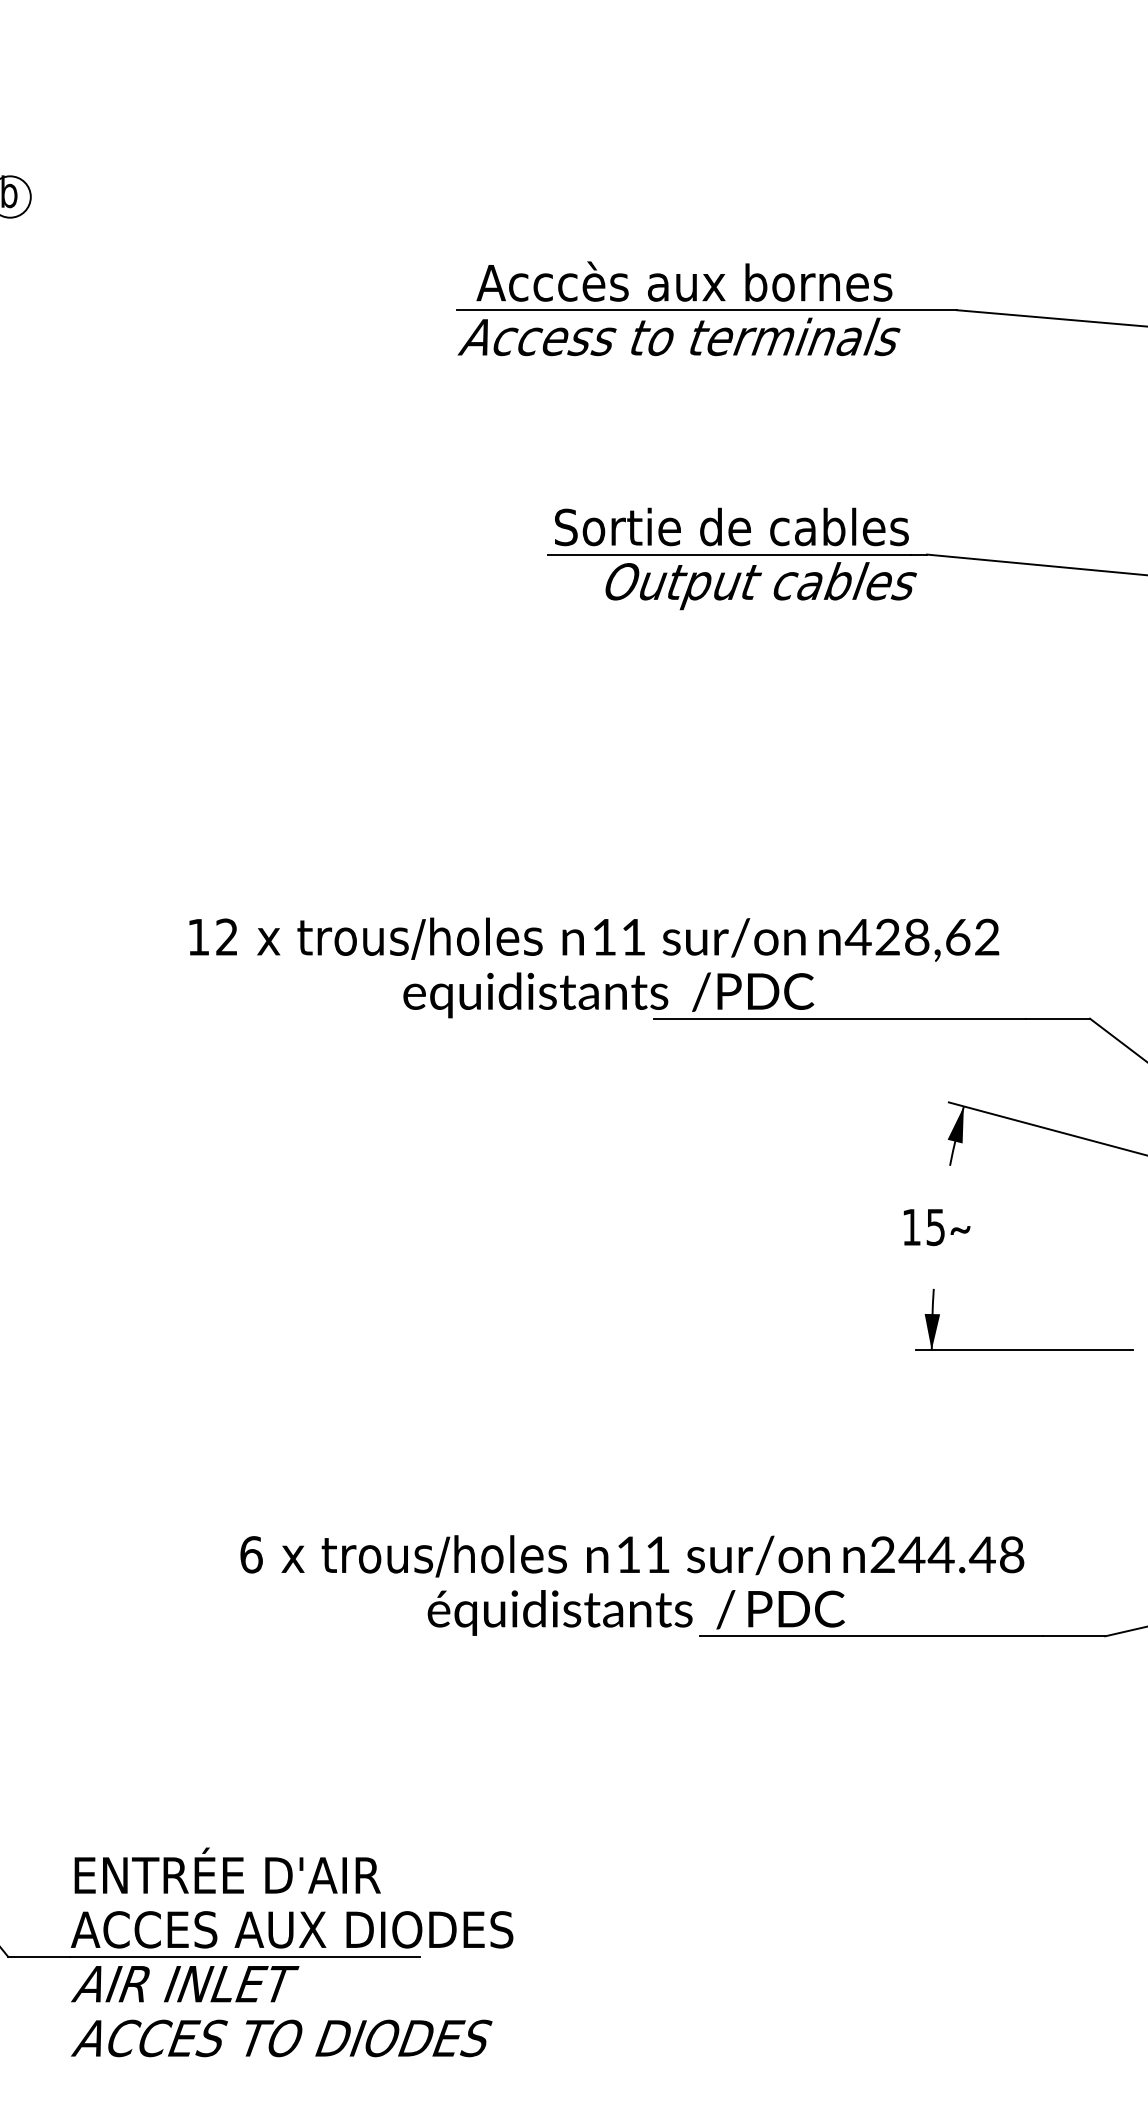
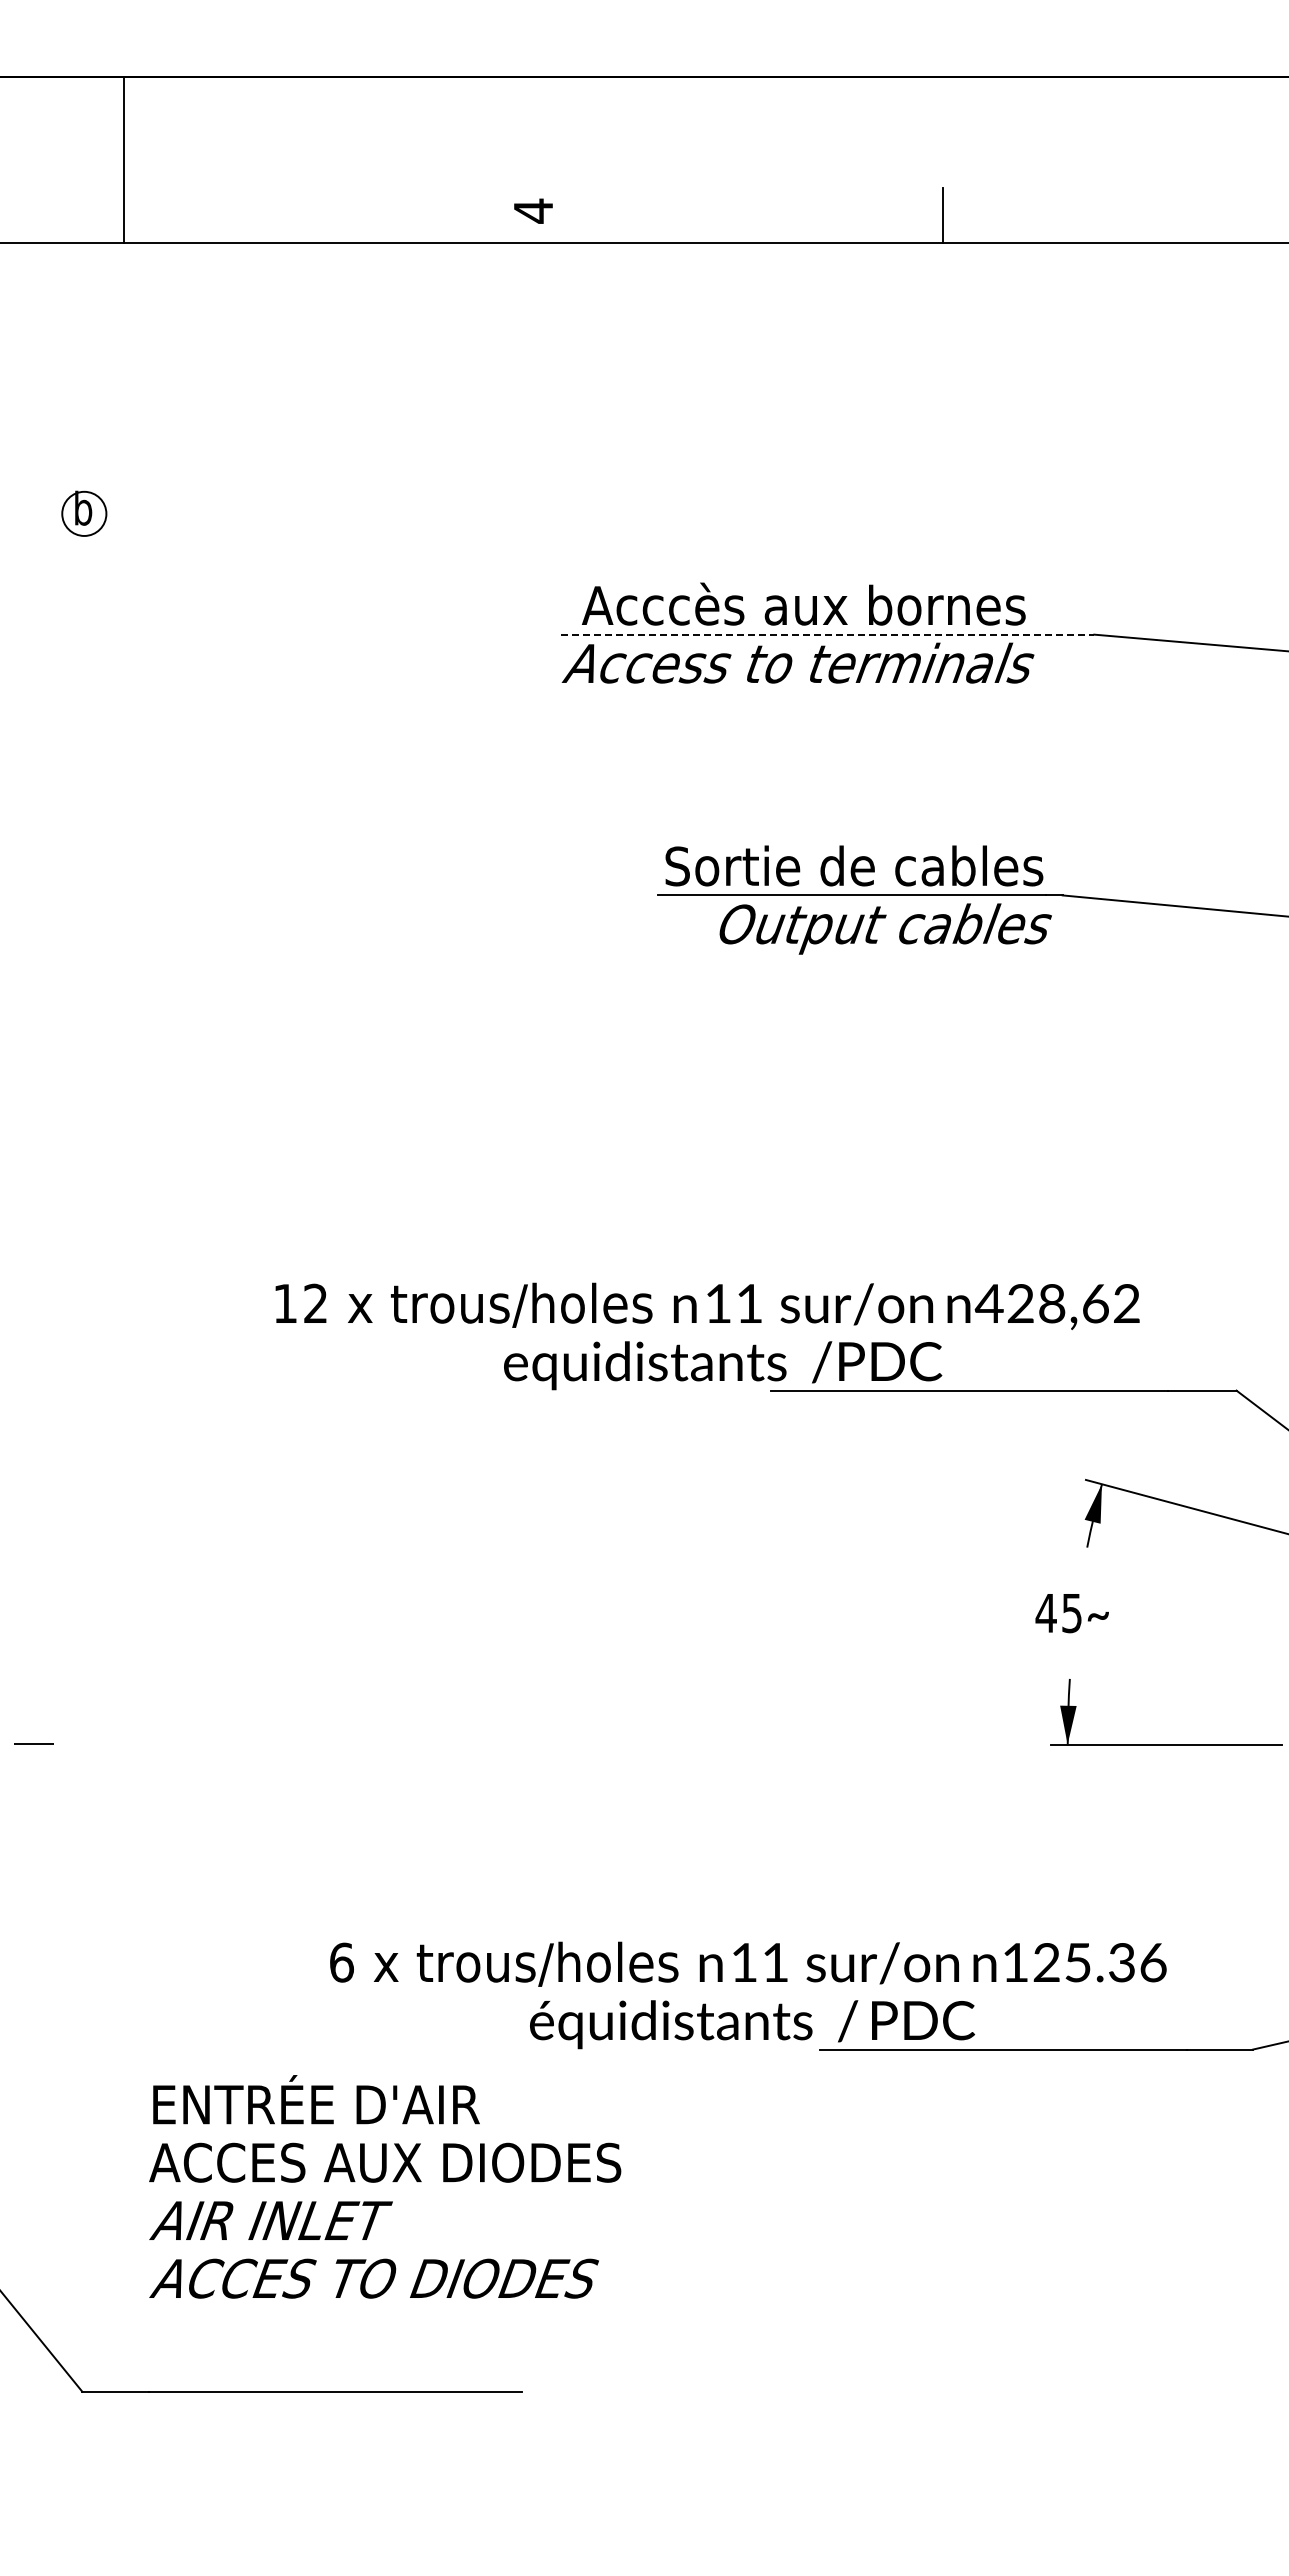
line: (706, 310) -> (827, 634), solid -> dashed
text: (910, 1227) -> (1045, 1613), 15 -> 45
text: (947, 1554) -> (1084, 1962), 244.48 -> 125.36
text: (292, 1952) -> (385, 2186), moved

